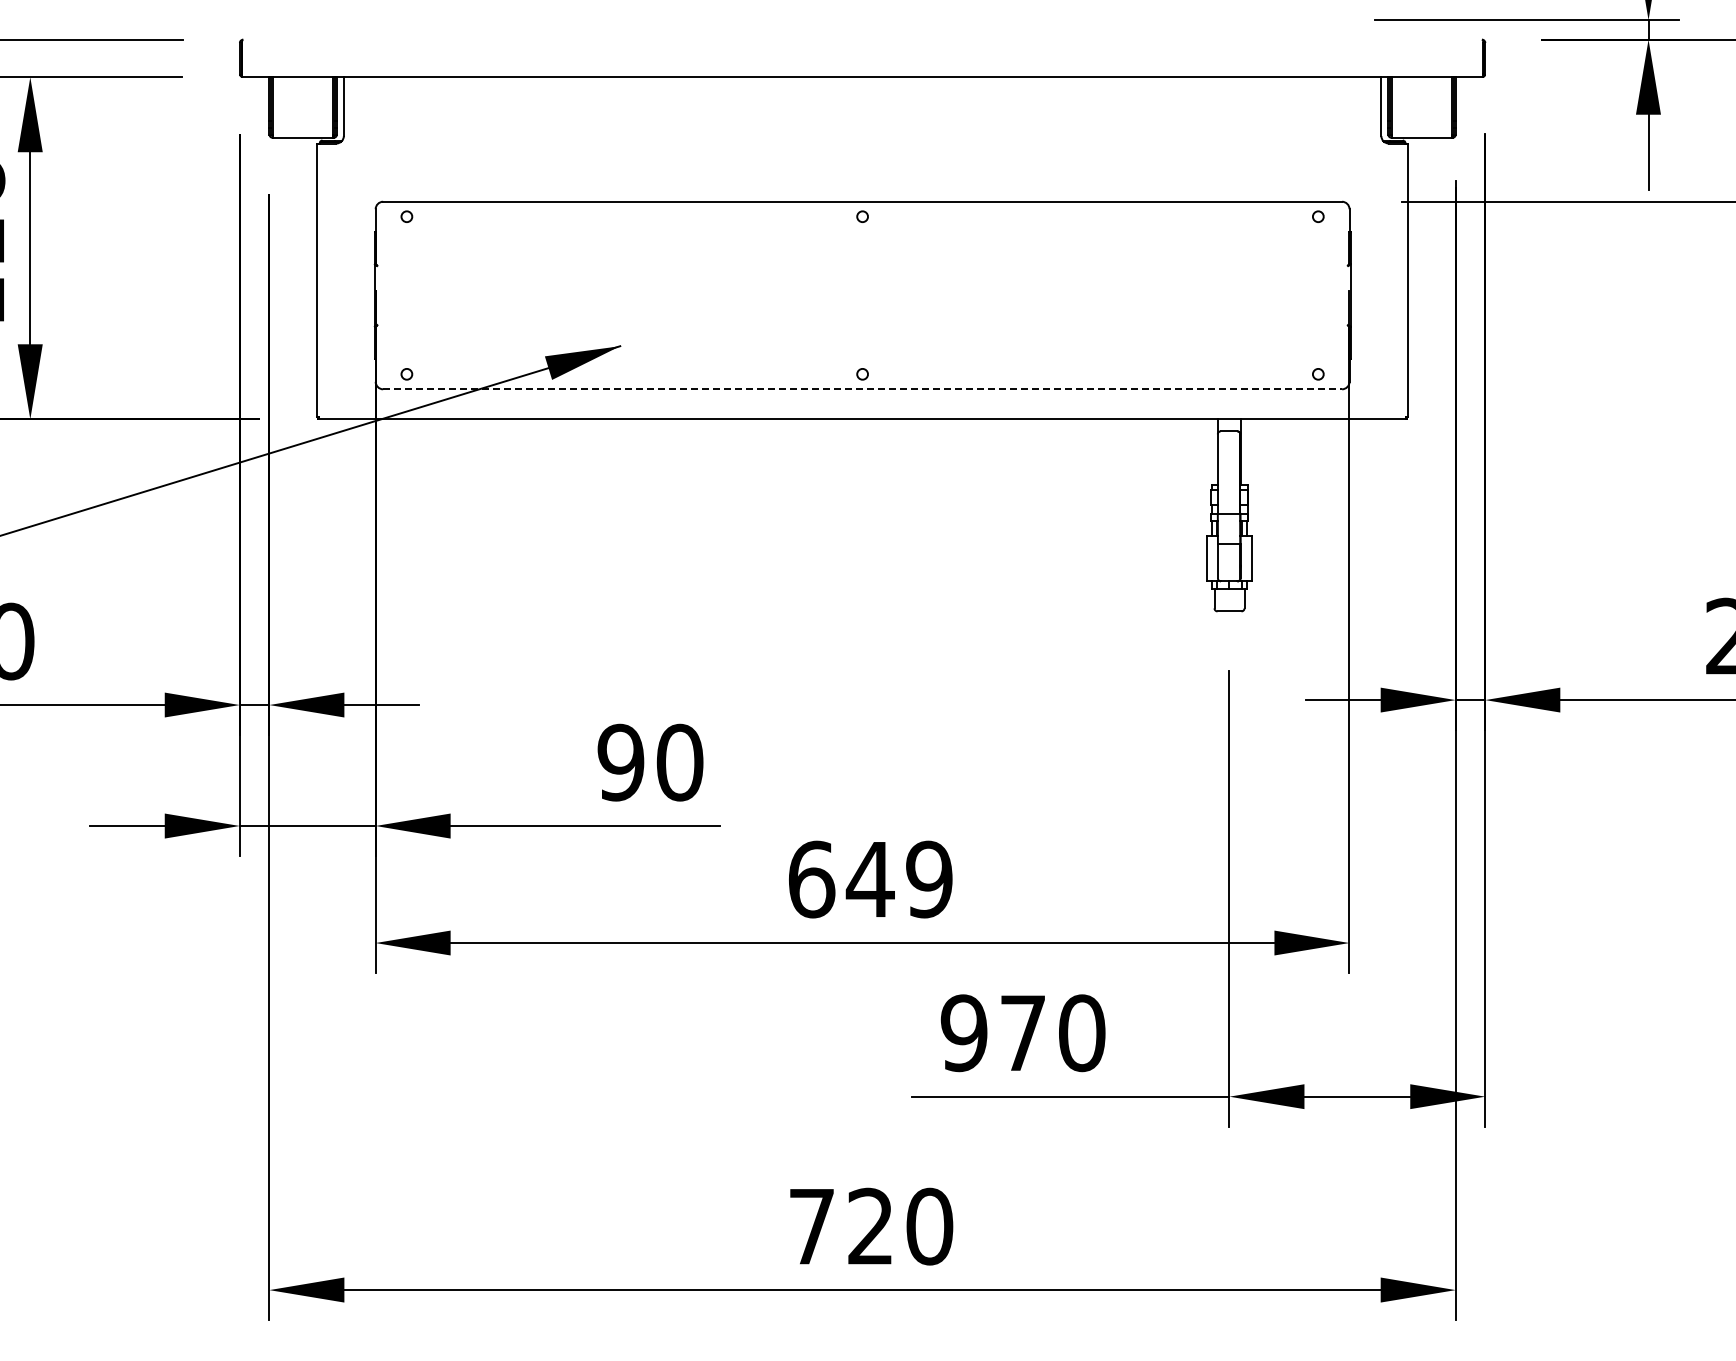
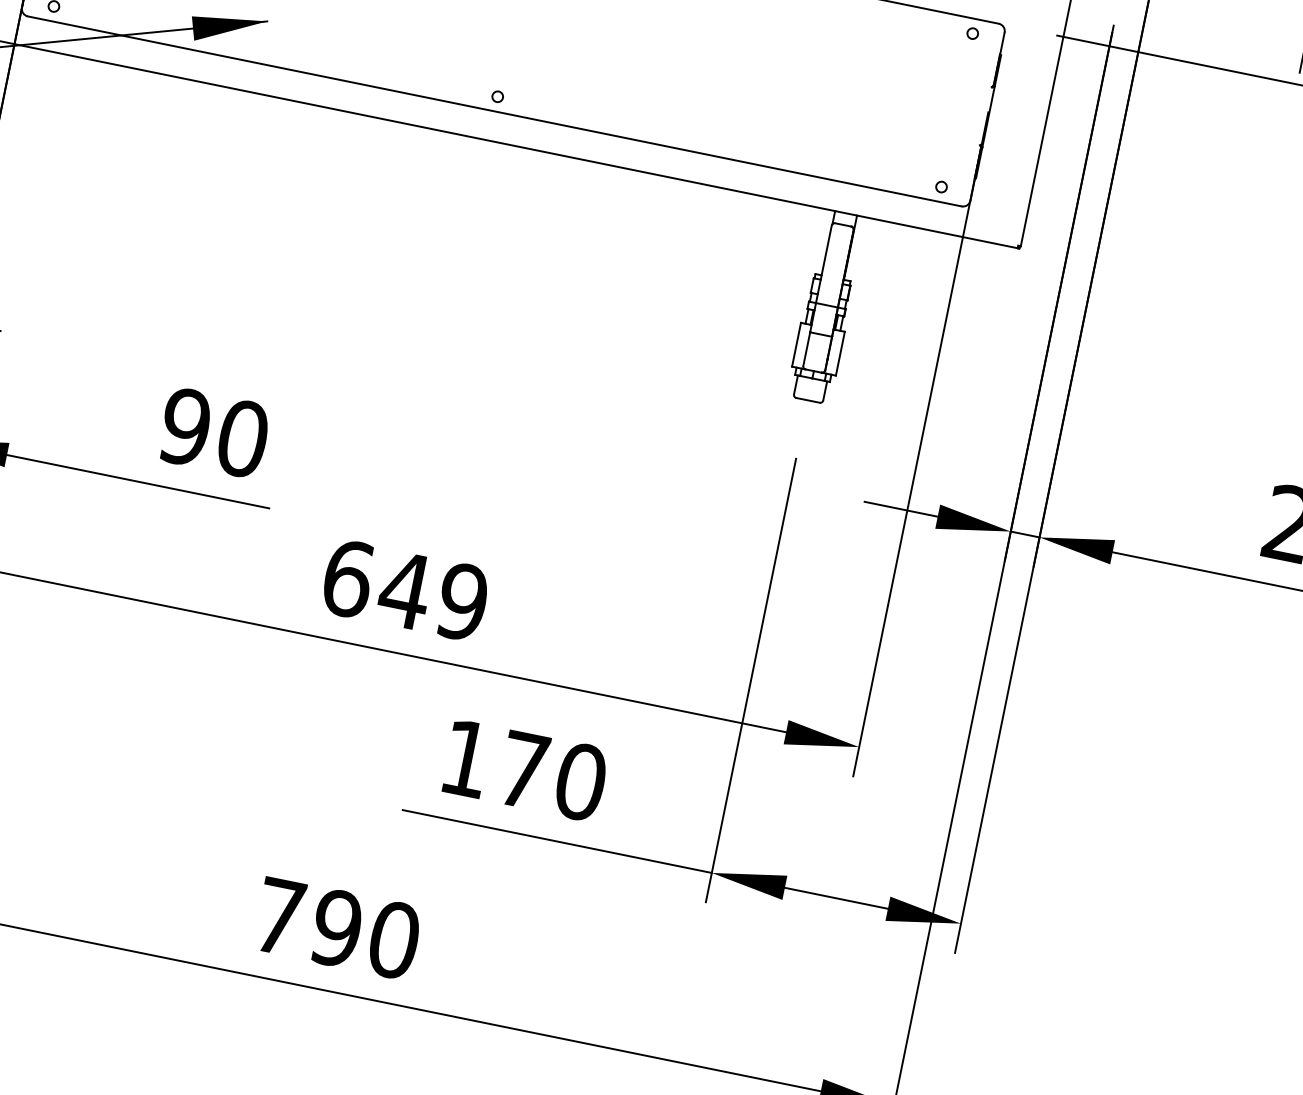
line: (863, 389) -> (495, 111), dashed -> solid
text: (963, 1033) -> (465, 758), 970 -> 170
text: (870, 1226) -> (336, 928), 720 -> 790

